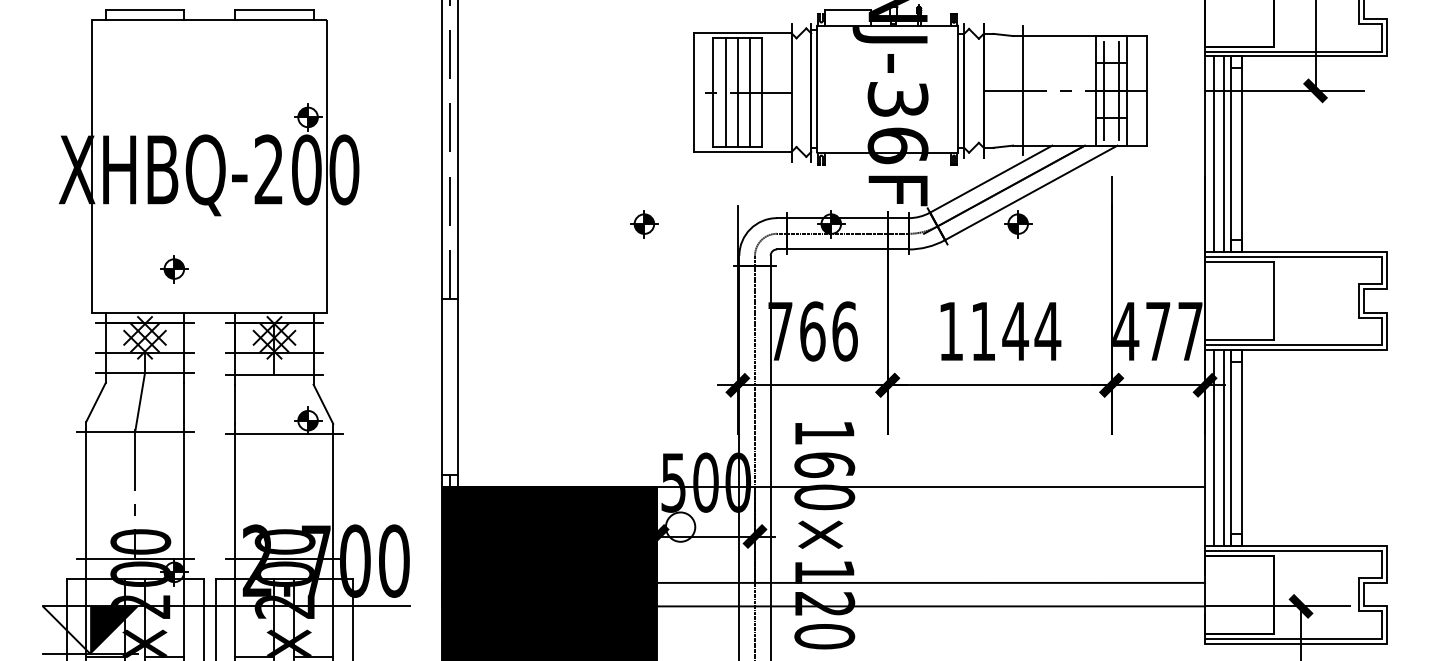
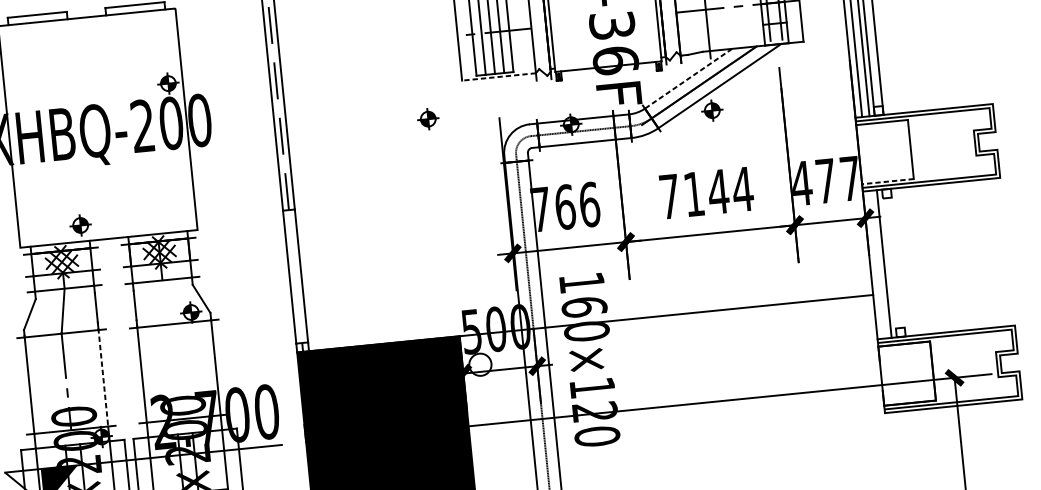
line: (742, 151) -> (498, 76), solid -> dashed
line: (991, 179) -> (688, 78), solid -> dashed
part: (644, 224) -> (428, 119), moved
part: (174, 269) -> (80, 225), moved
text: (951, 331) -> (670, 196), 1144 -> 7144
line: (1238, 340) -> (887, 181), solid -> dashed
line: (1213, 447) -> (876, 264), removed
line: (1230, 447) -> (889, 263), removed
line: (1242, 447) -> (898, 262), removed
line: (184, 494) -> (103, 377), solid -> dashed
line: (931, 582) -> (673, 387), removed

